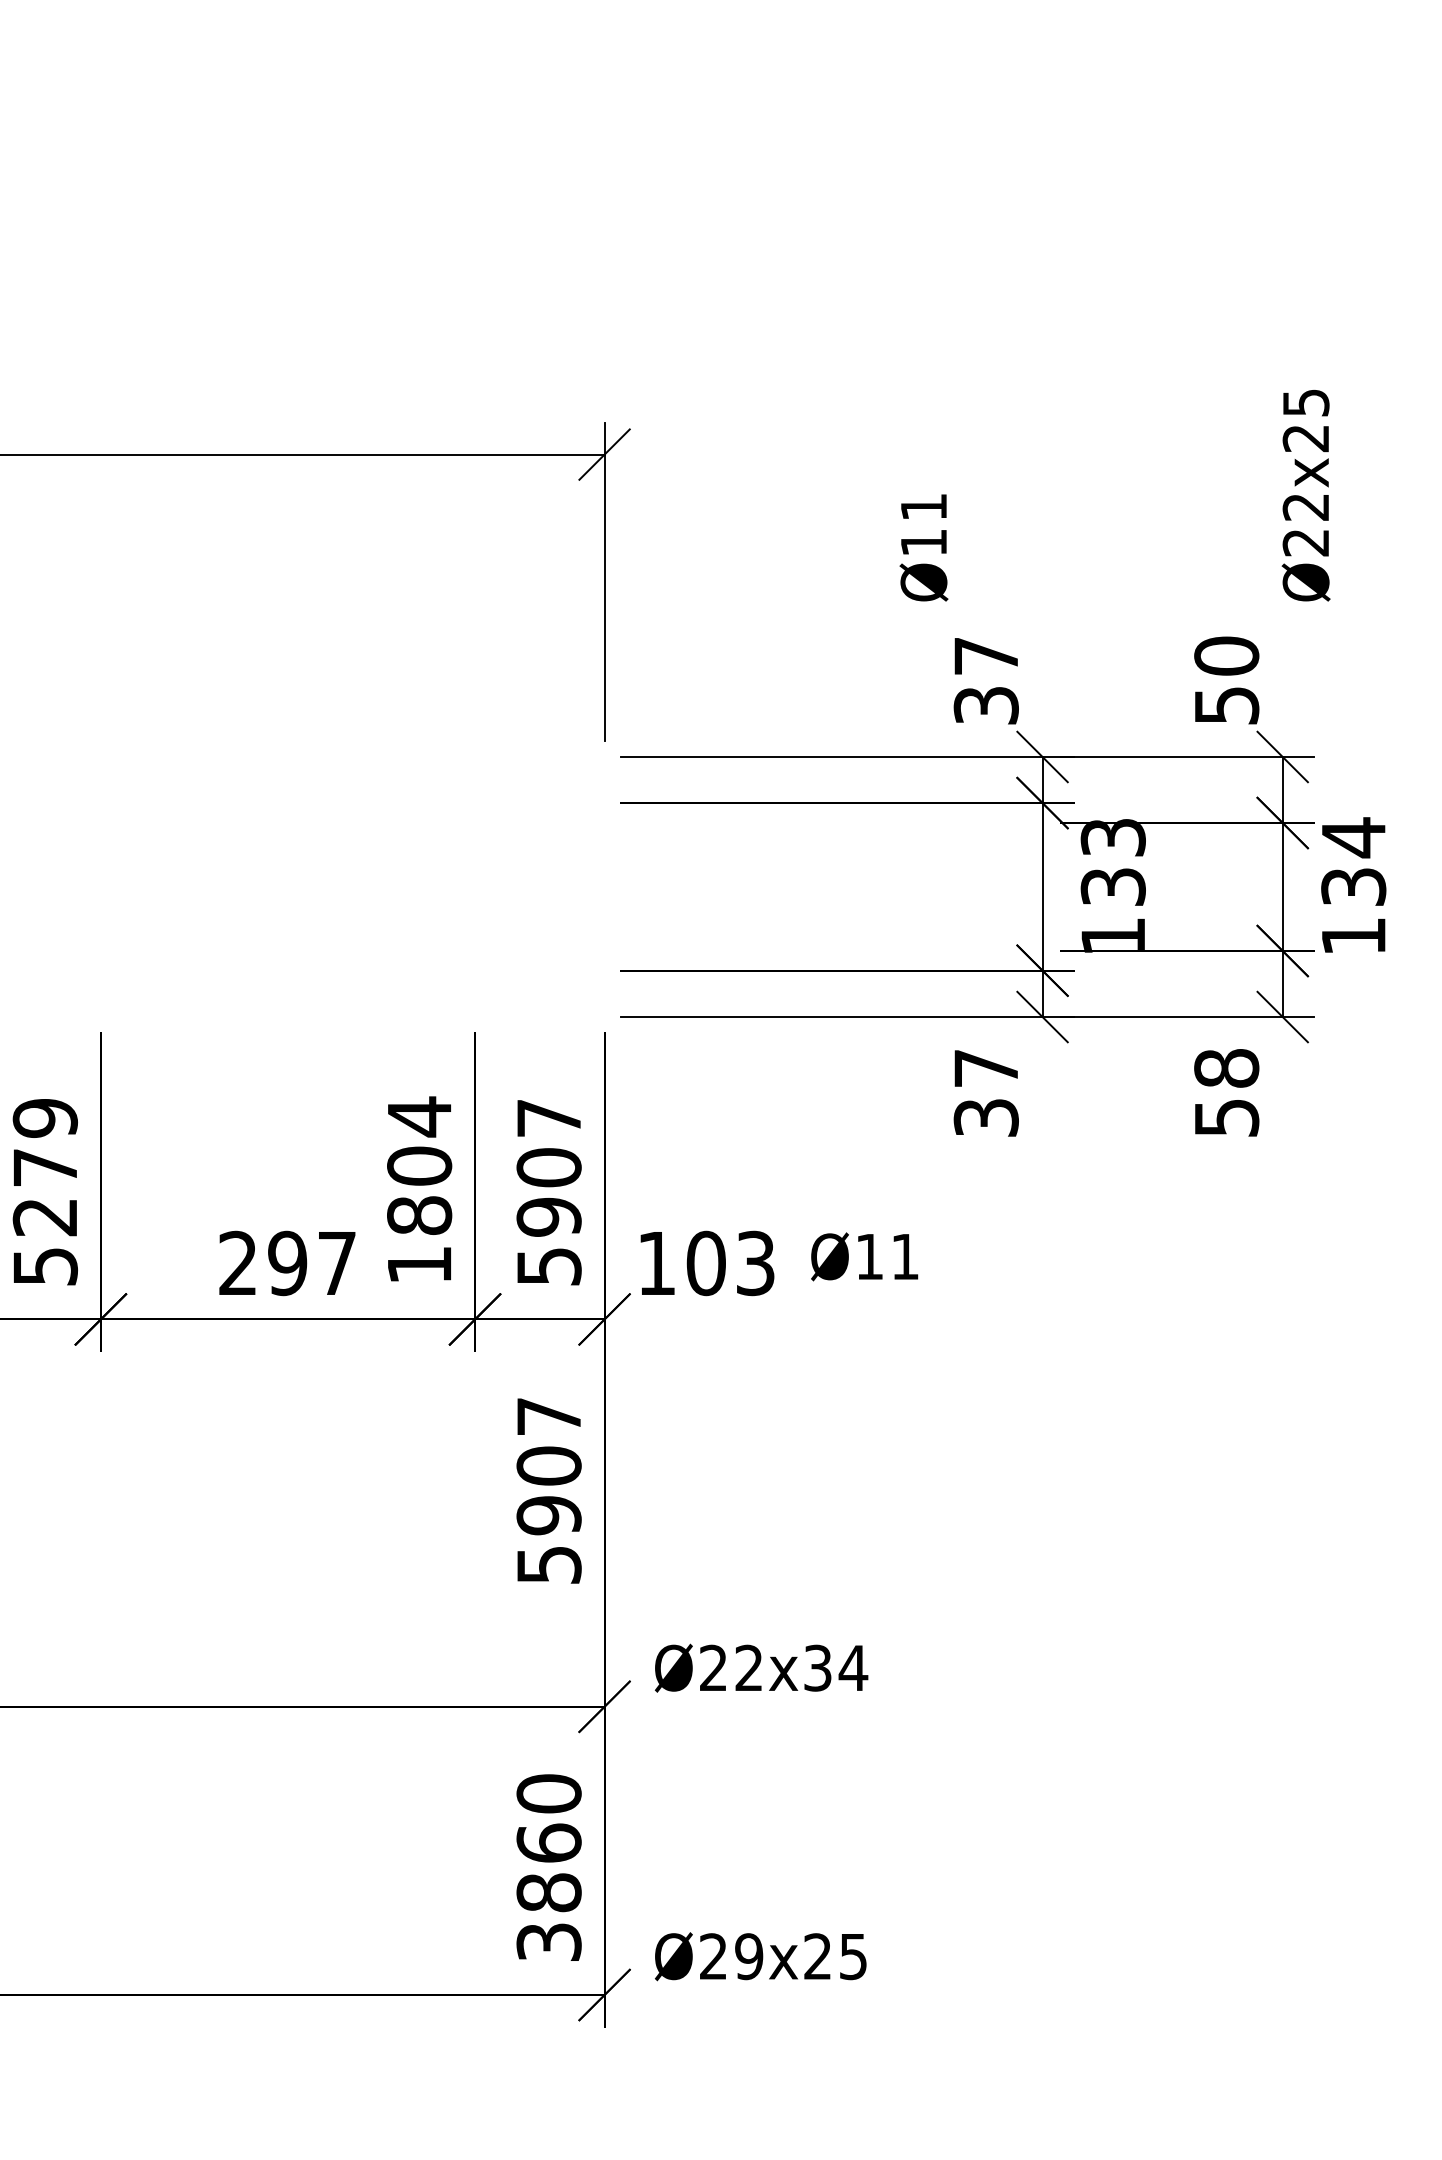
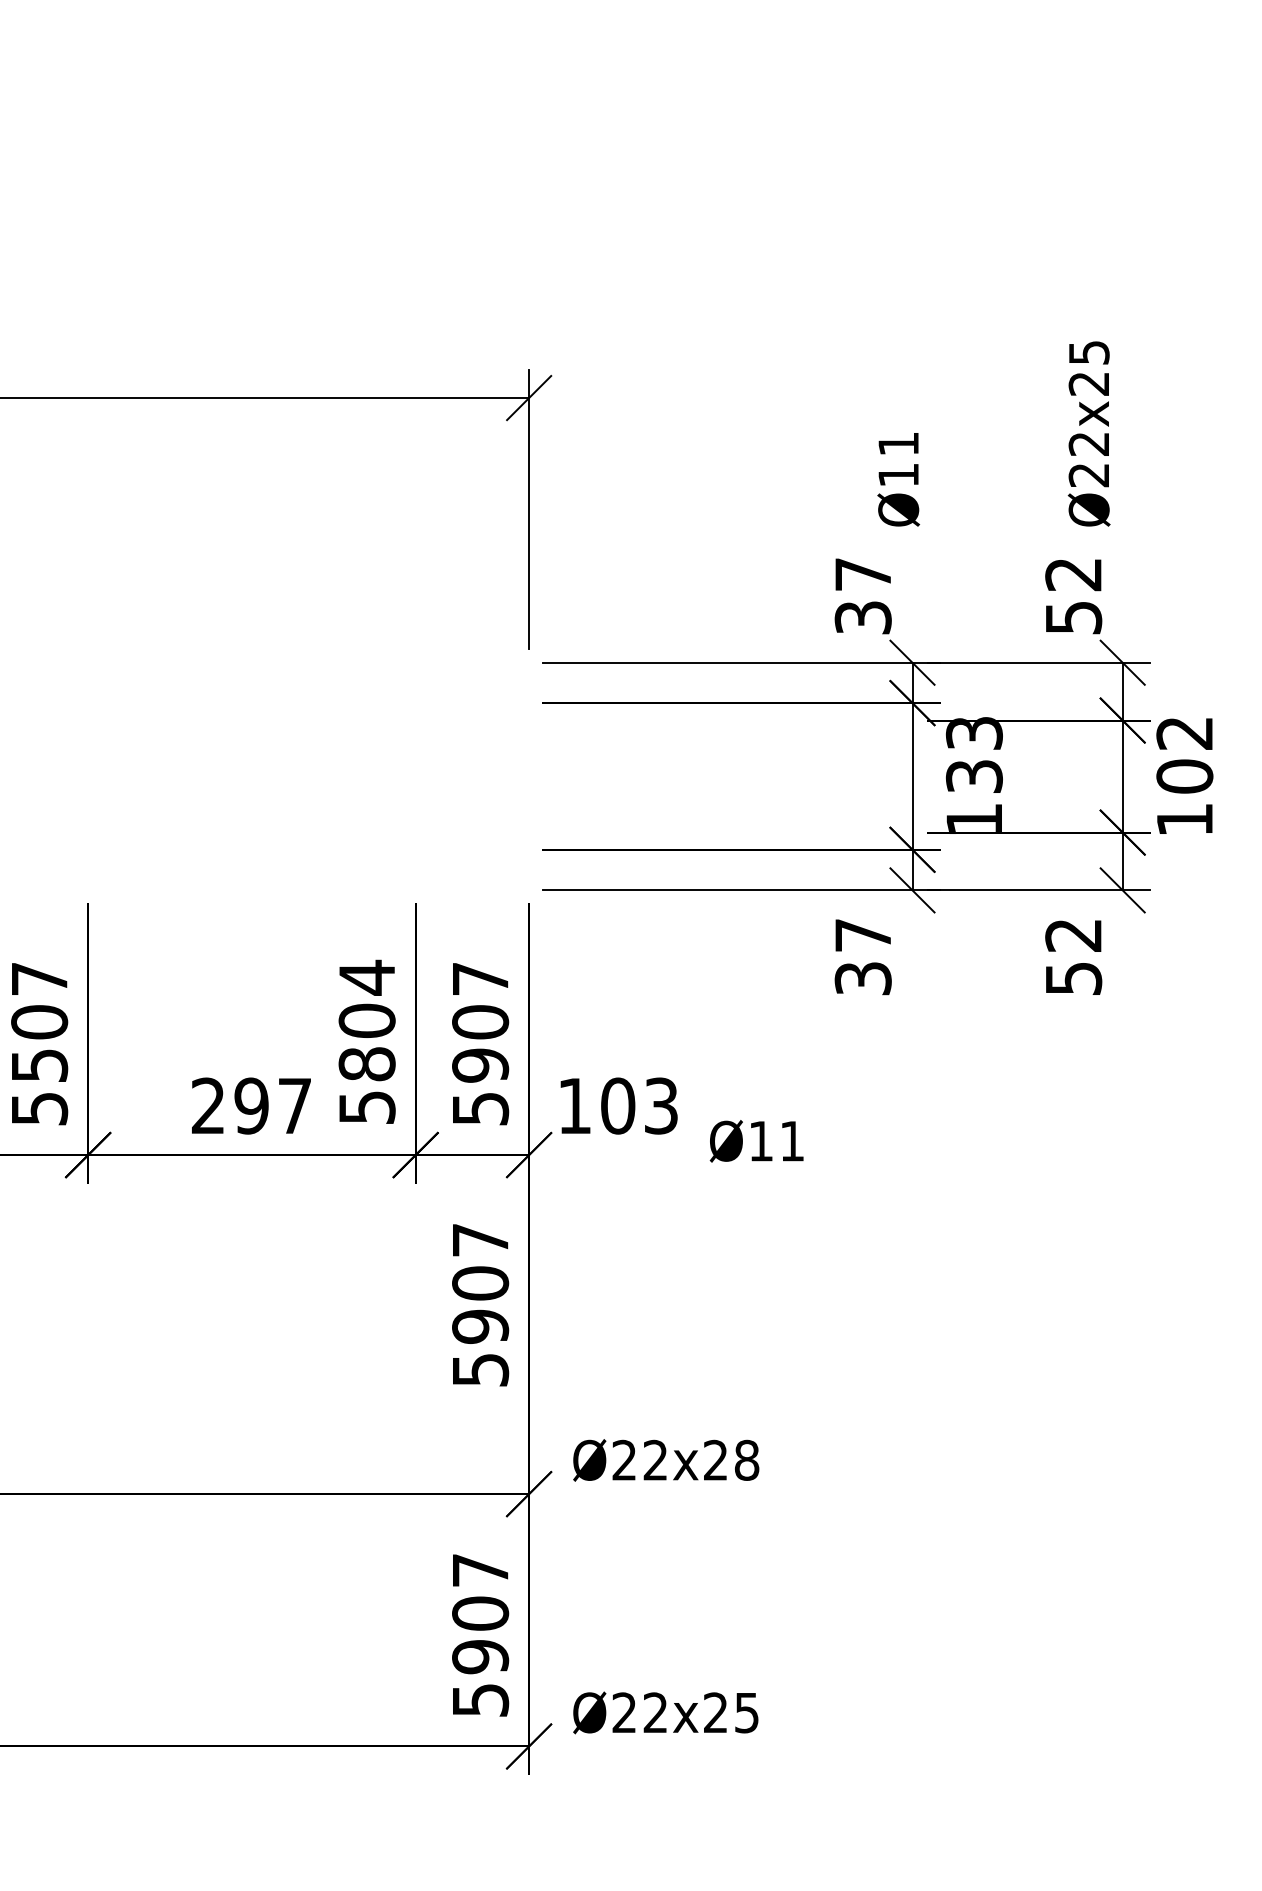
text: (1305, 495) -> (1088, 433), moved
text: (923, 547) -> (898, 479), moved
text: (1226, 656) -> (1073, 574), 50 -> 52
text: (1353, 861) -> (1184, 754), 134 -> 102
text: (1226, 1068) -> (1073, 935), 58 -> 52
text: (45, 1167) -> (39, 1022), 5279 -> 5507
text: (864, 1257) -> (756, 1141), moved
text: (419, 1265) -> (367, 1107), 1804 -> 5804
text: (835, 1667) -> (731, 1459), Ø22x34 -> Ø22x28
text: (549, 1867) -> (480, 1634), 3860 -> 5907
text: (748, 1956) -> (655, 1712), Ø29x25 -> Ø22x25

